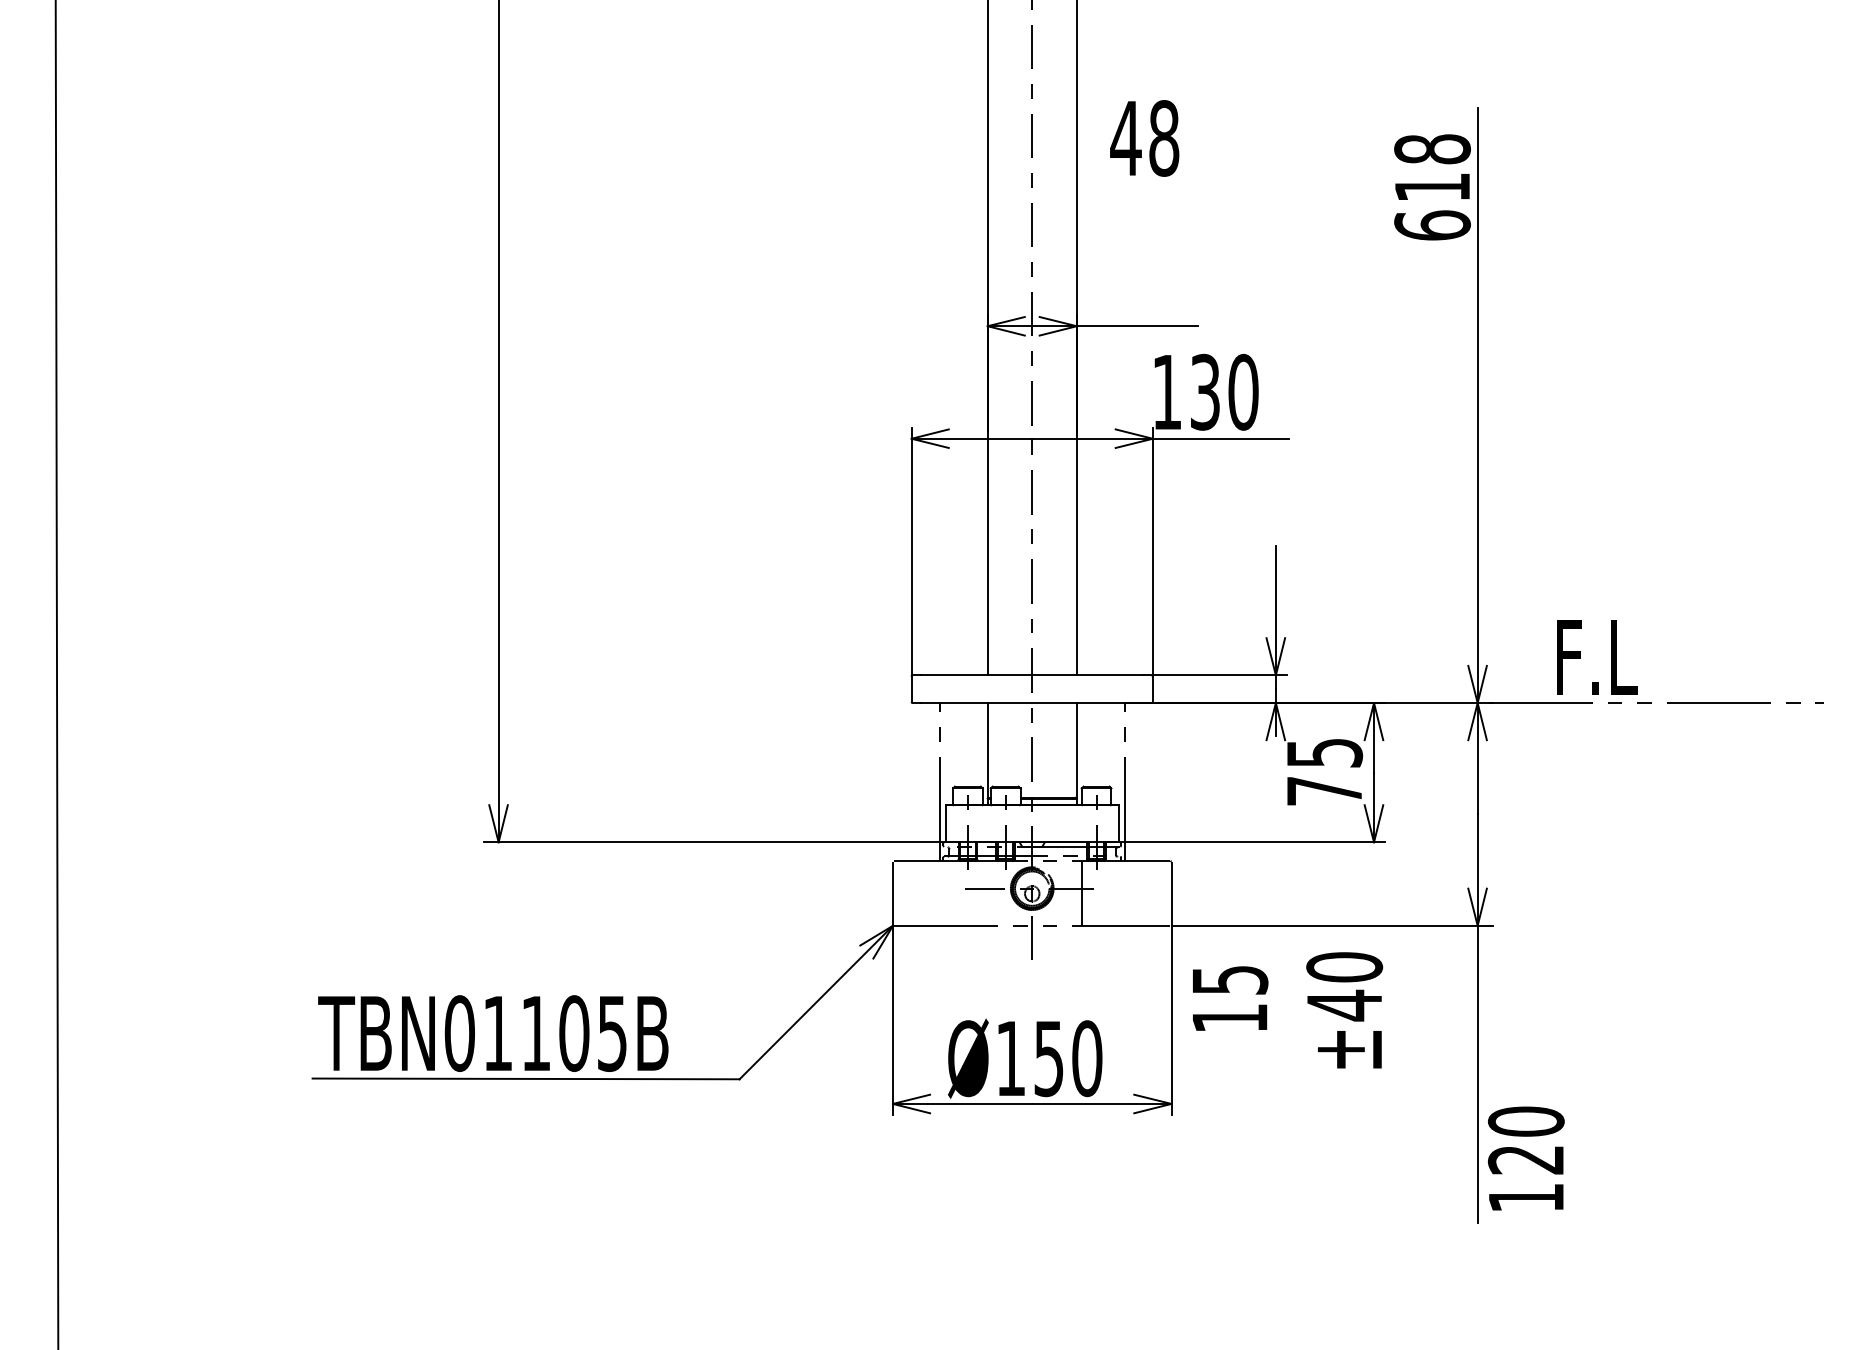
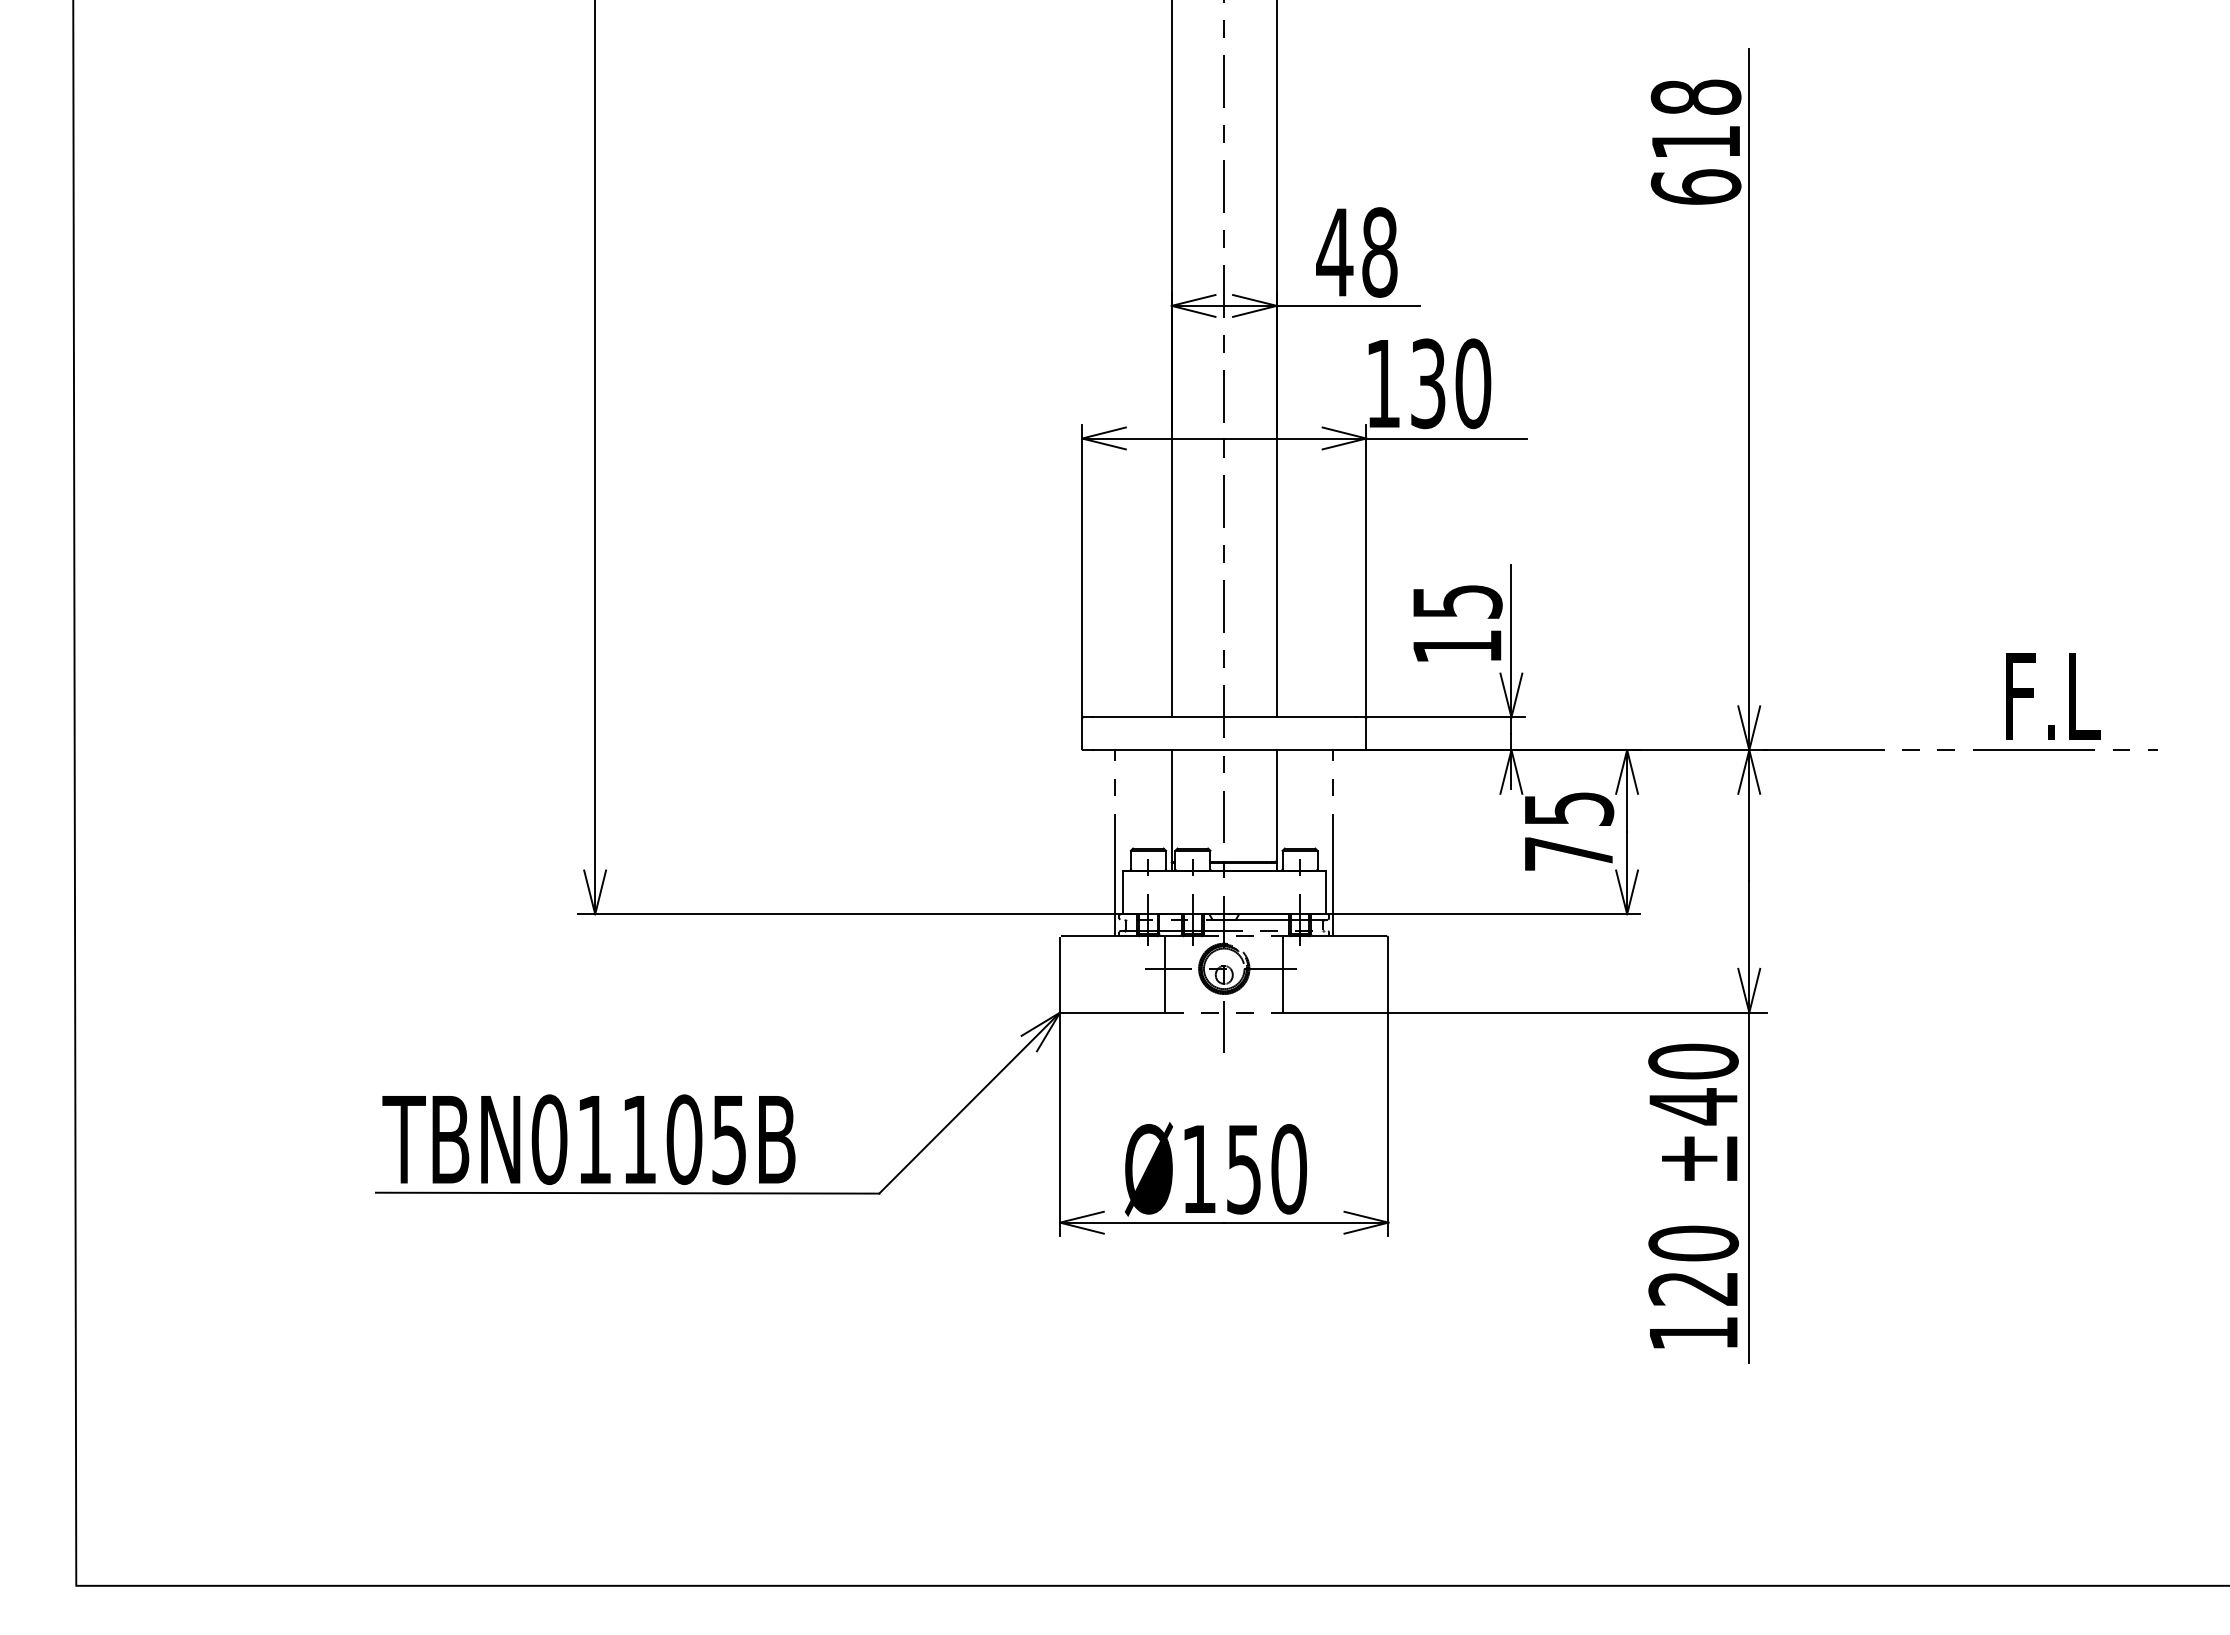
text: (1144, 138) -> (1356, 252), moved
text: (1597, 657) -> (2053, 696), moved
line: (982, 893) -> (1165, 974), added
text: (1230, 998) -> (1457, 623), moved
text: (1344, 1009) -> (1693, 1111), moved
text: (1526, 1158) -> (1693, 1286), moved

